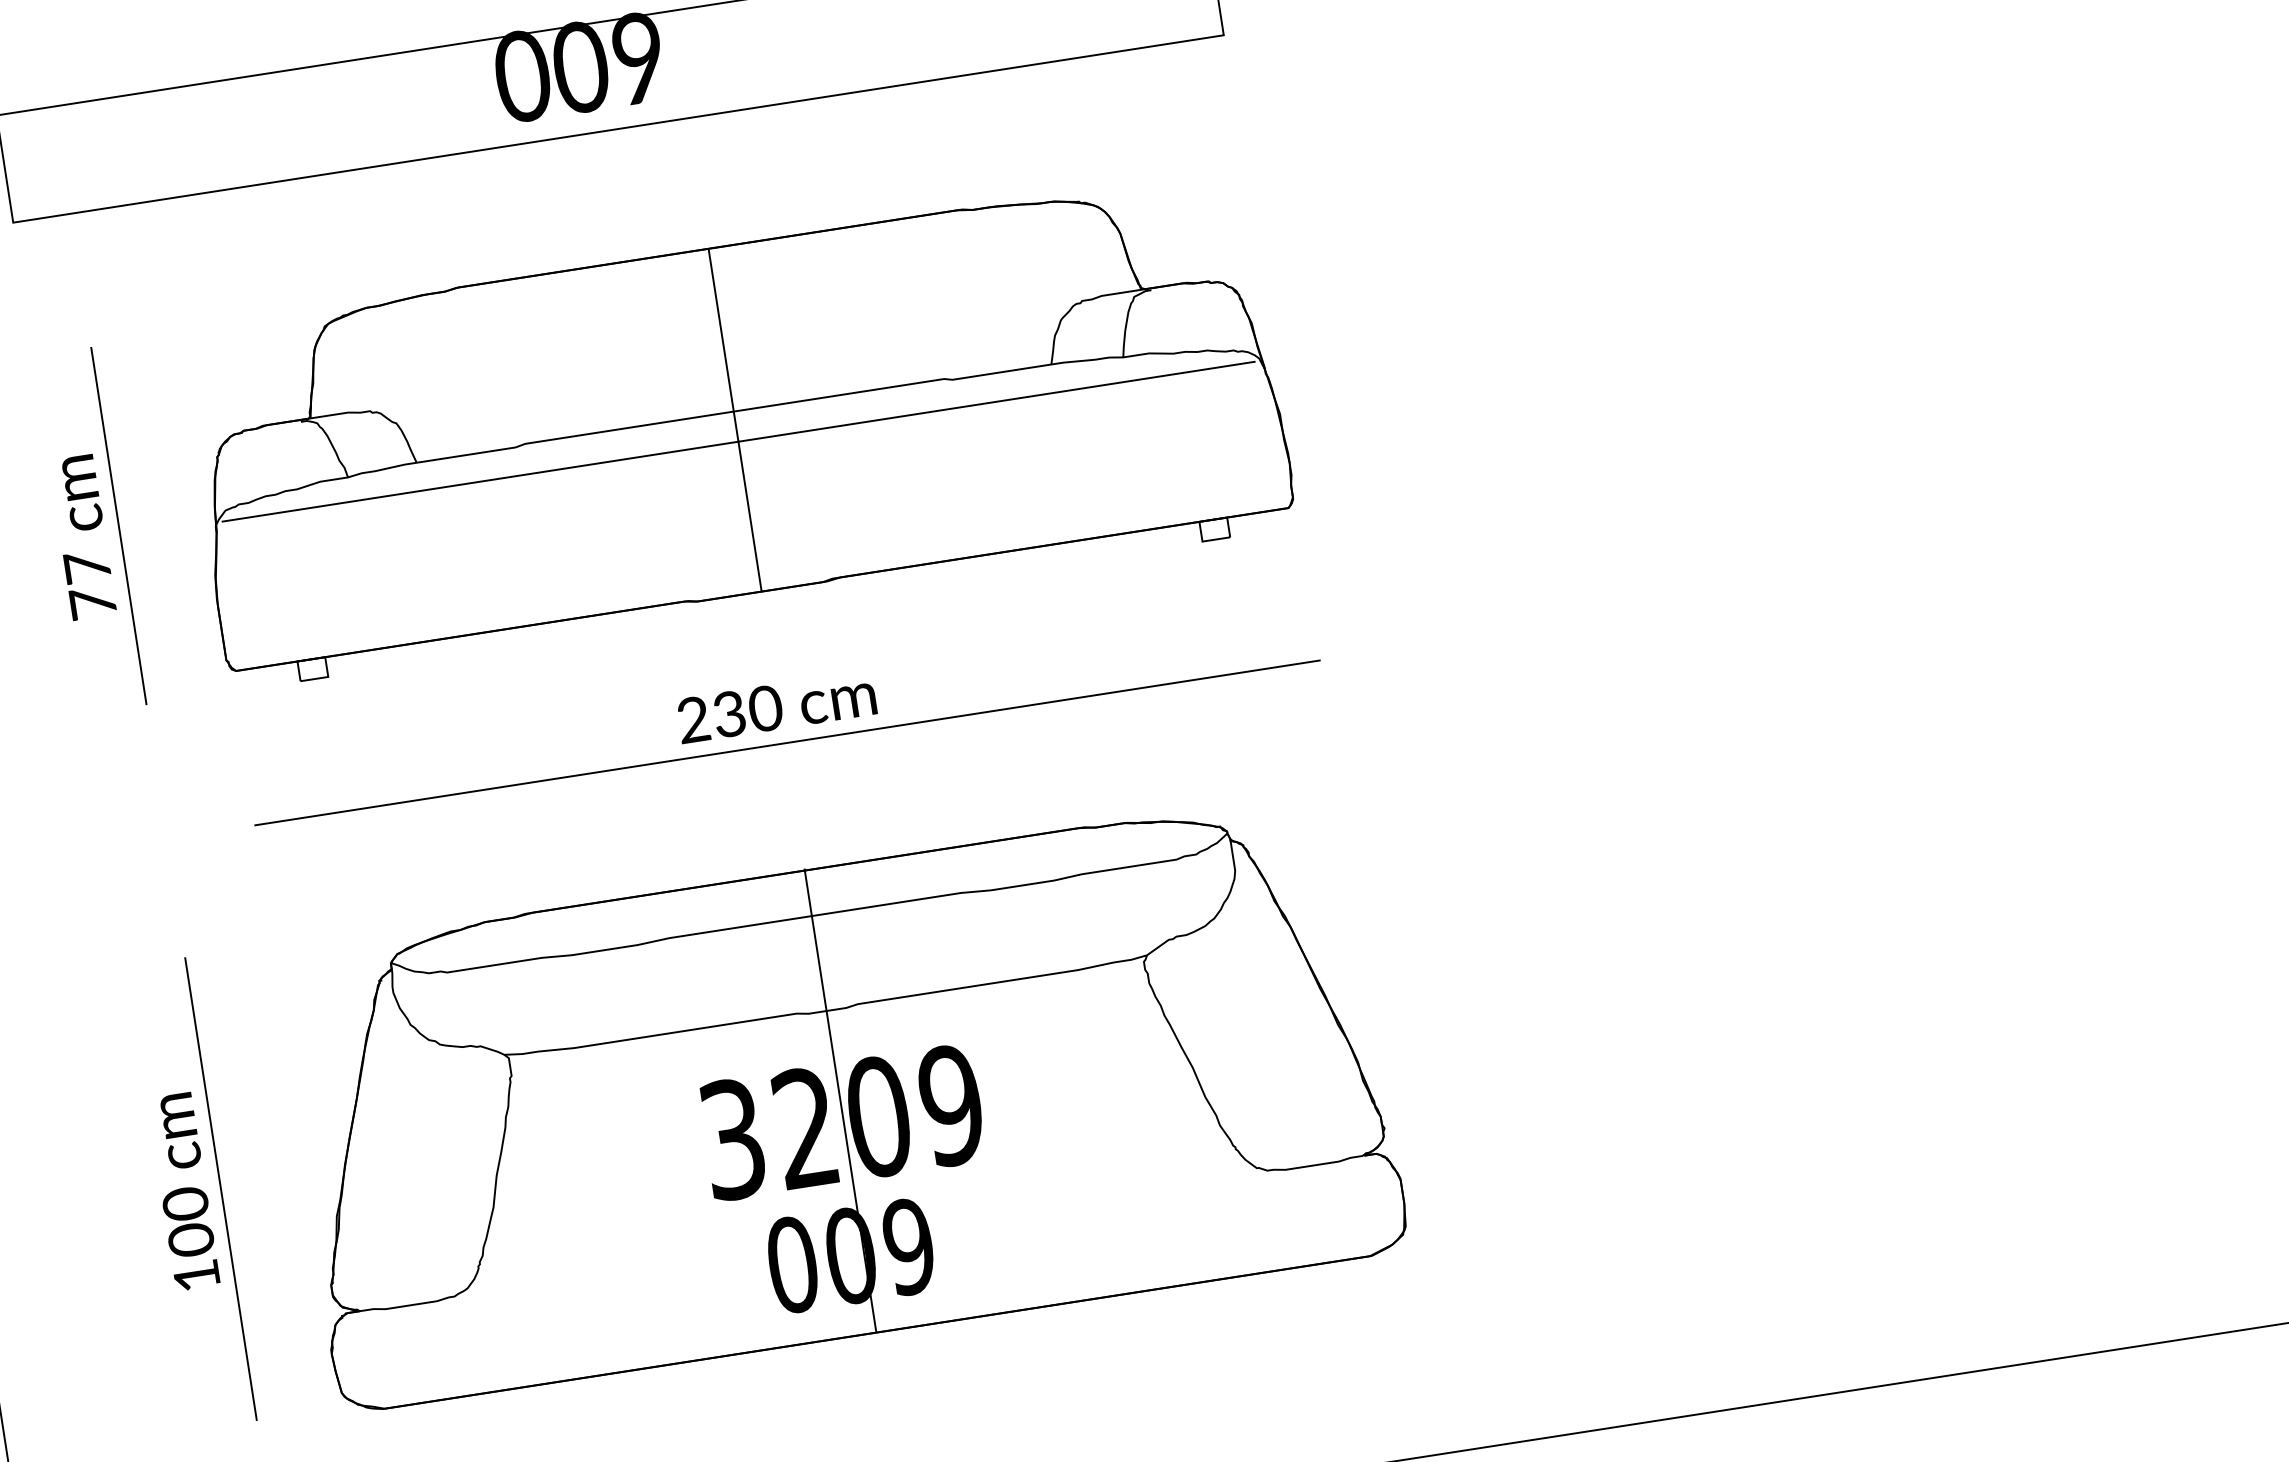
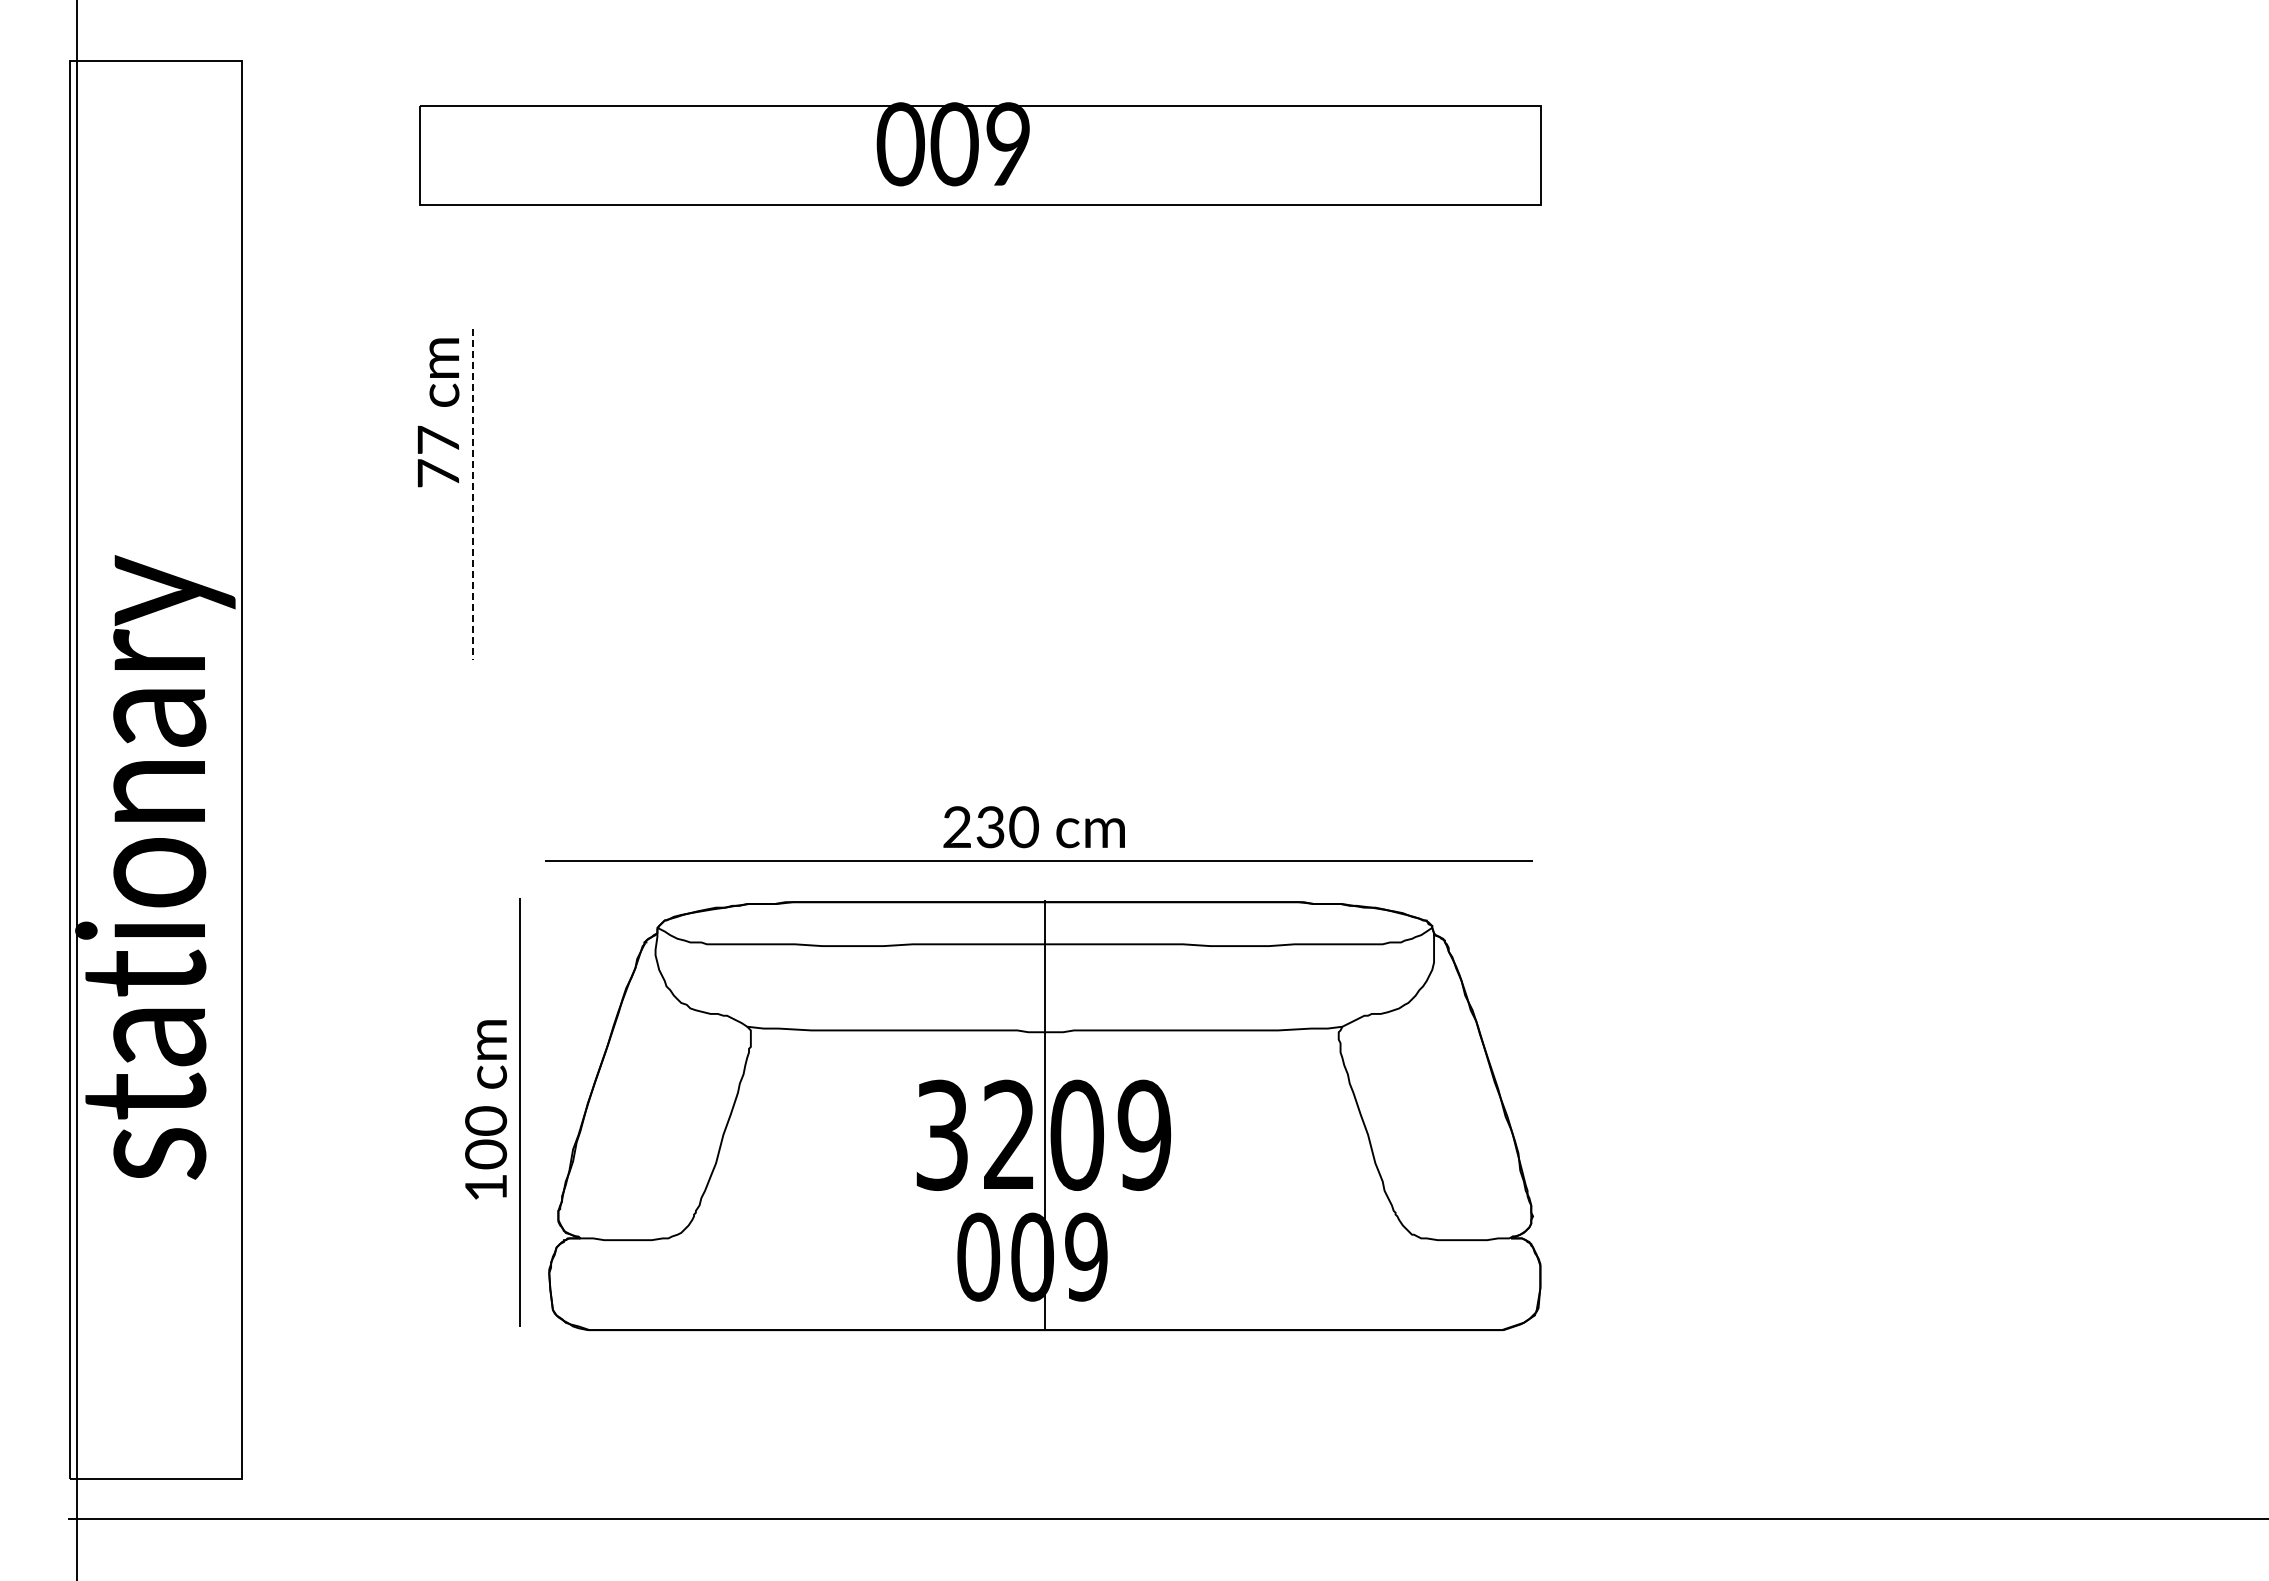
part: (737, 428) -> (1045, 492), removed
line: (118, 526) -> (472, 494), solid -> dashed
text: (82, 537) -> (438, 412), moved
part: (782, 713) -> (1038, 833), moved
part: (191, 1193) -> (492, 1112), moved

